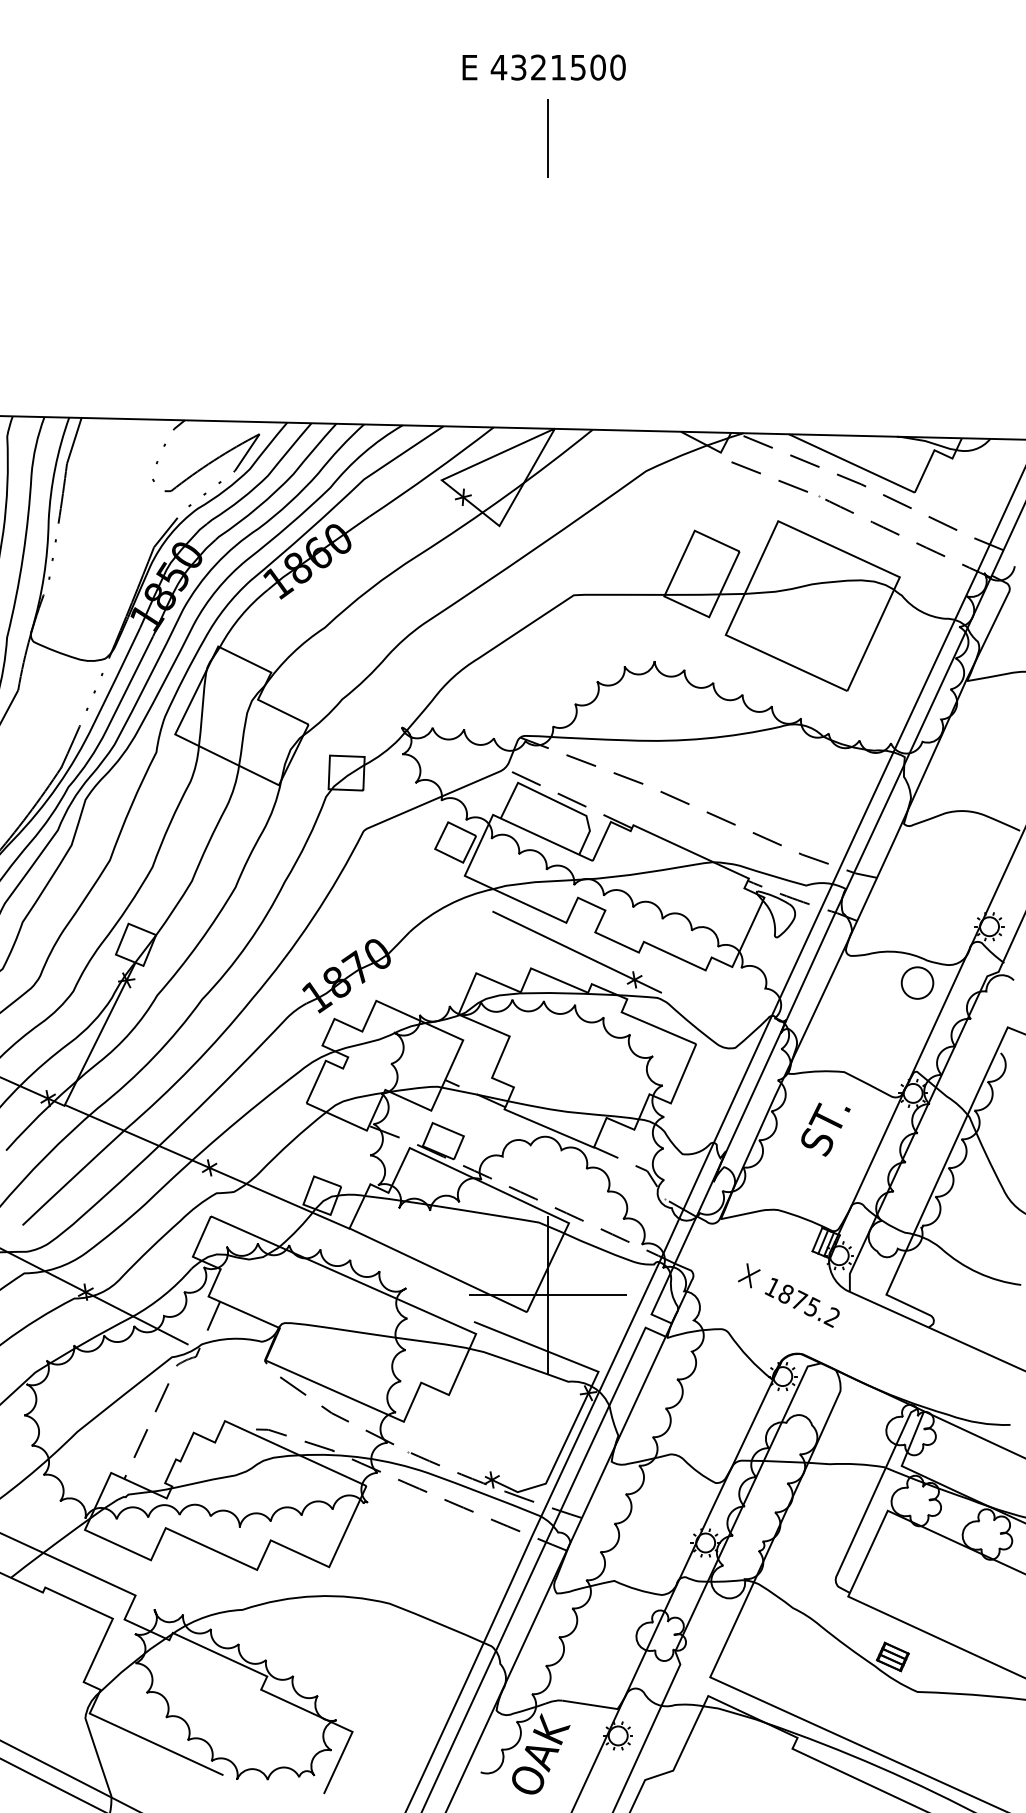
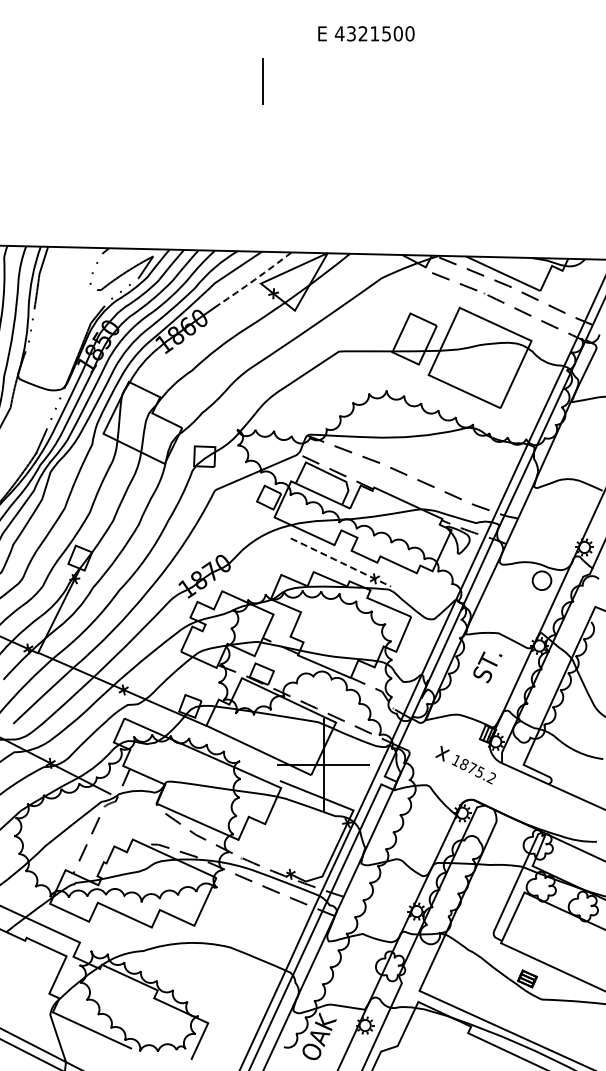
text: (544, 67) -> (366, 33), moved
line: (547, 138) -> (262, 81), moved
line: (432, 473) -> (255, 279), solid -> dashed
line: (576, 952) -> (340, 562), solid -> dashed

